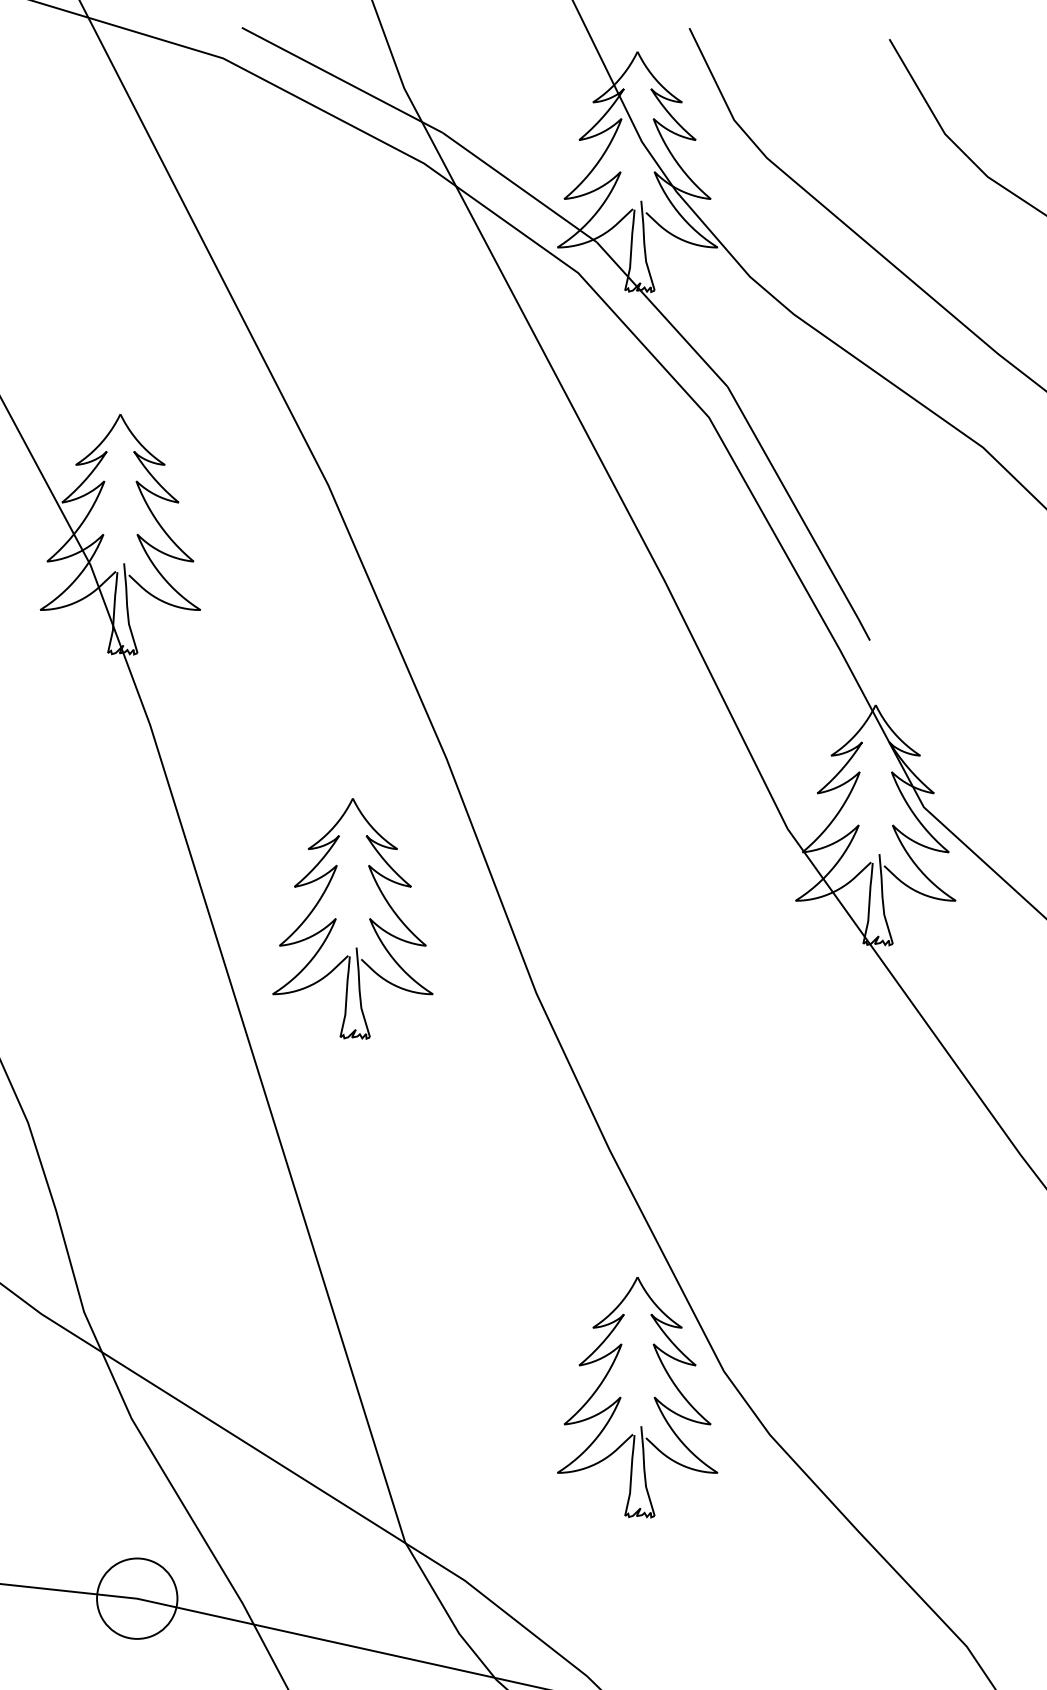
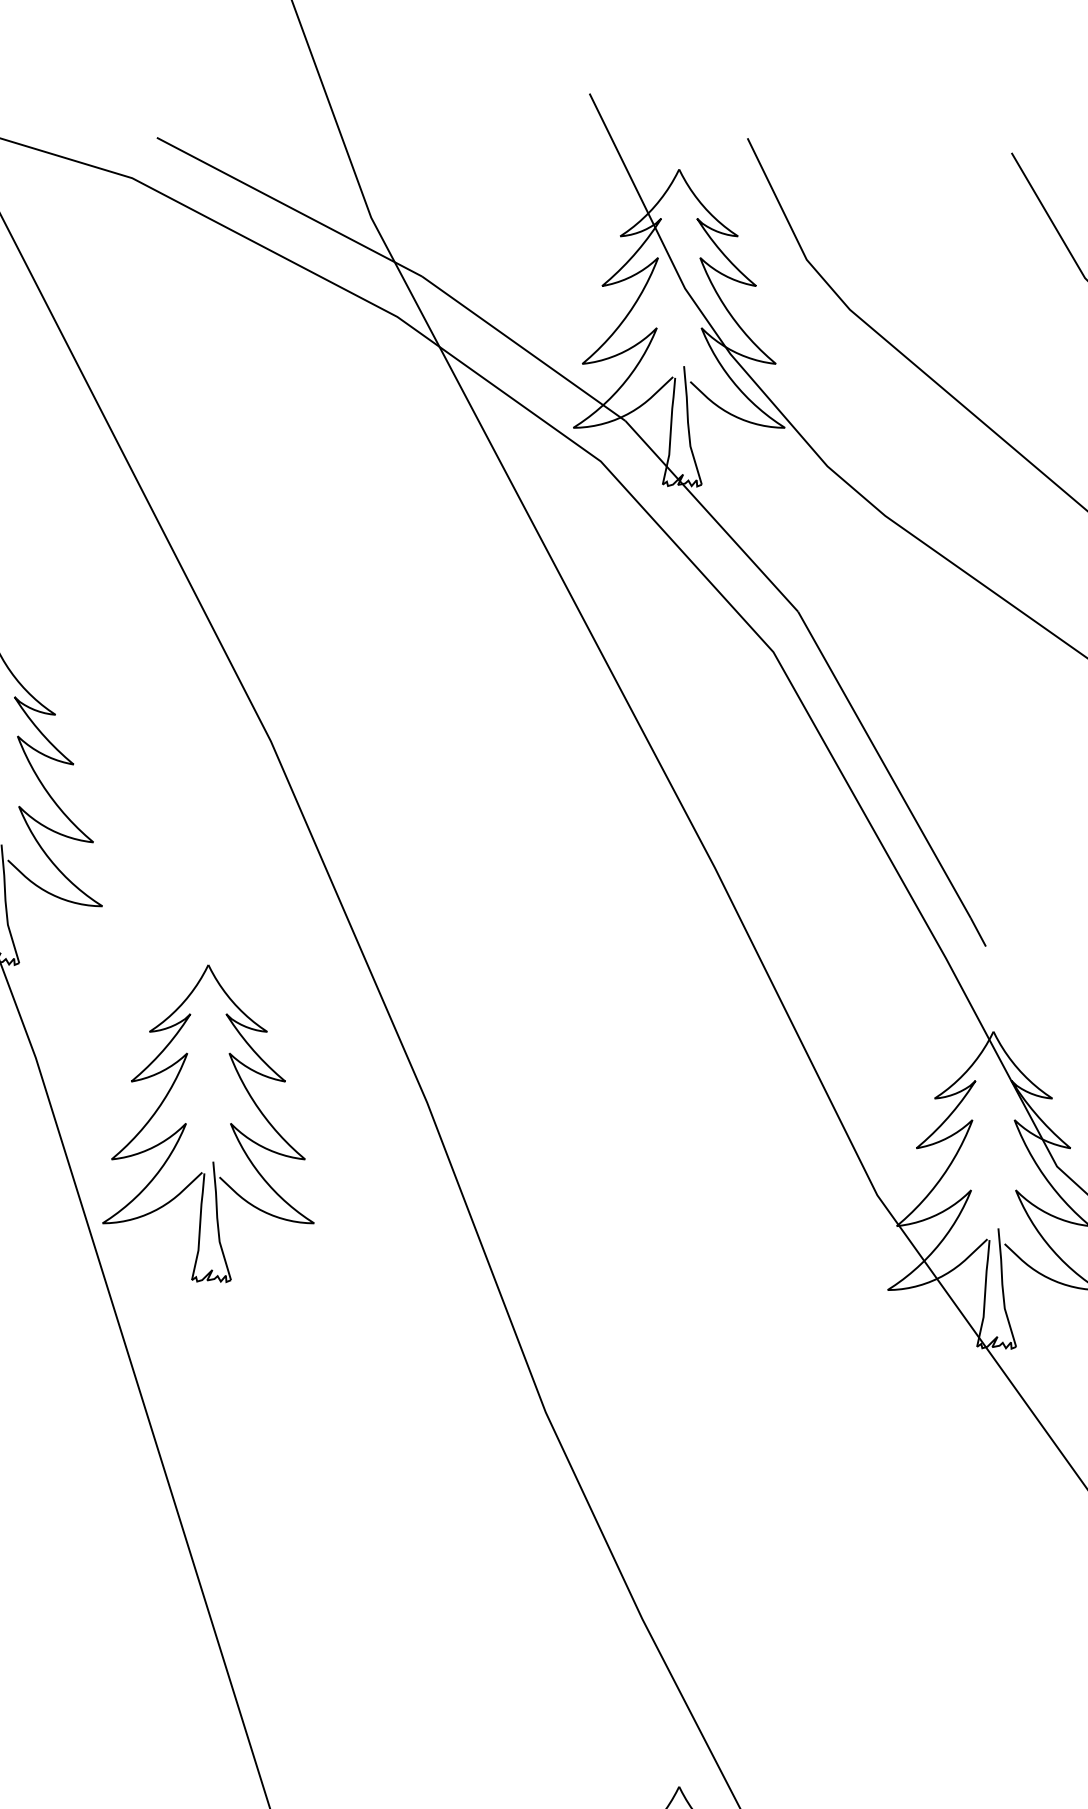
part: (336, 918) -> (186, 1123), moved

